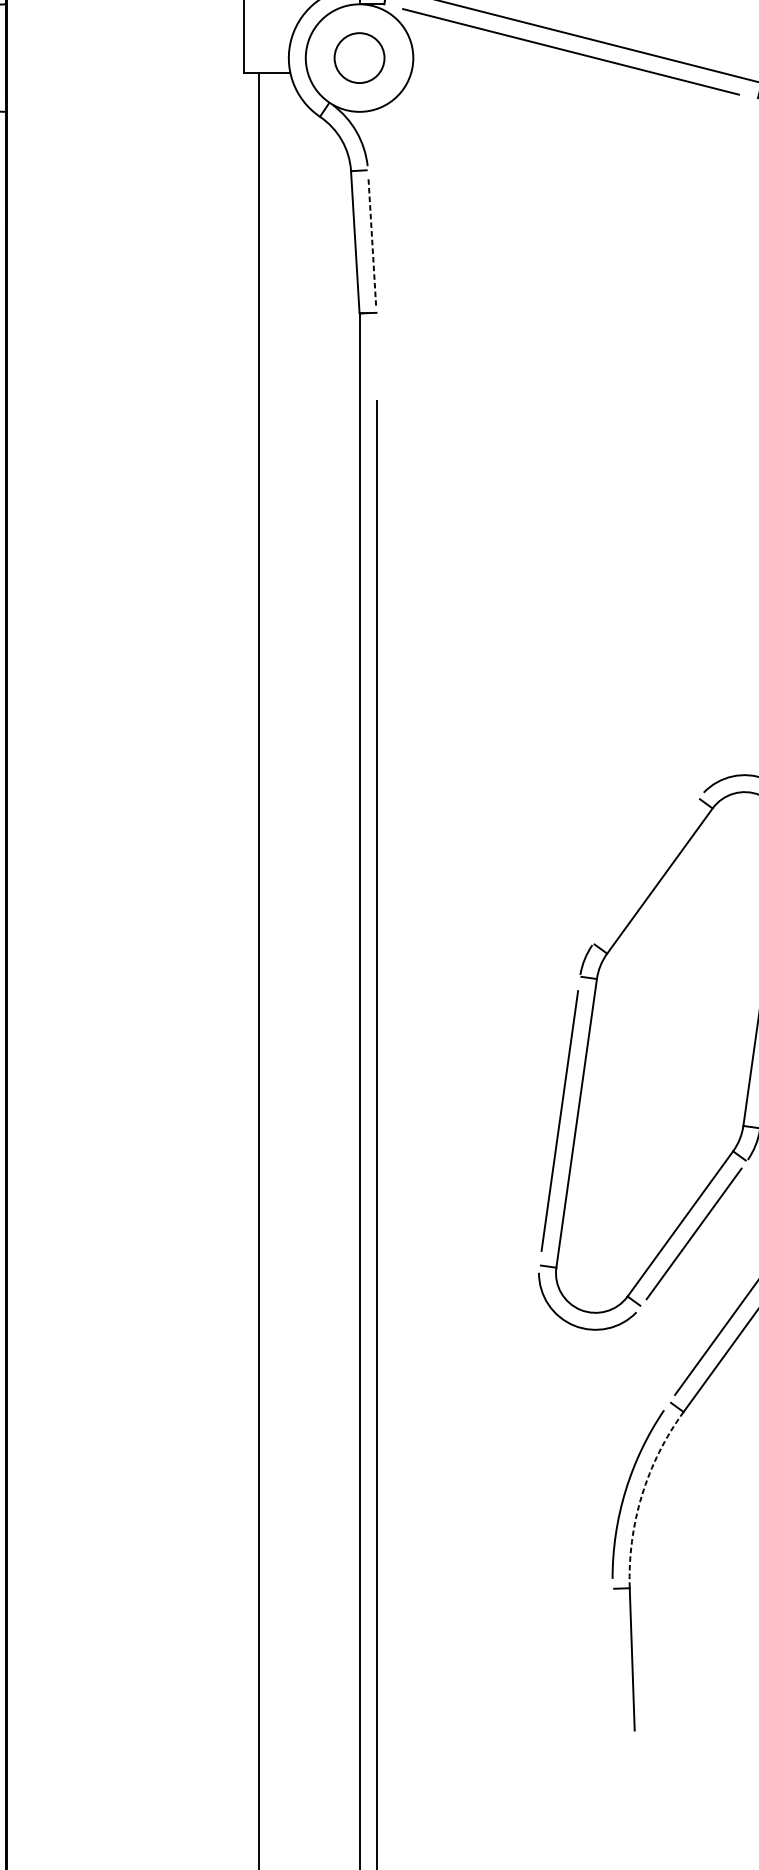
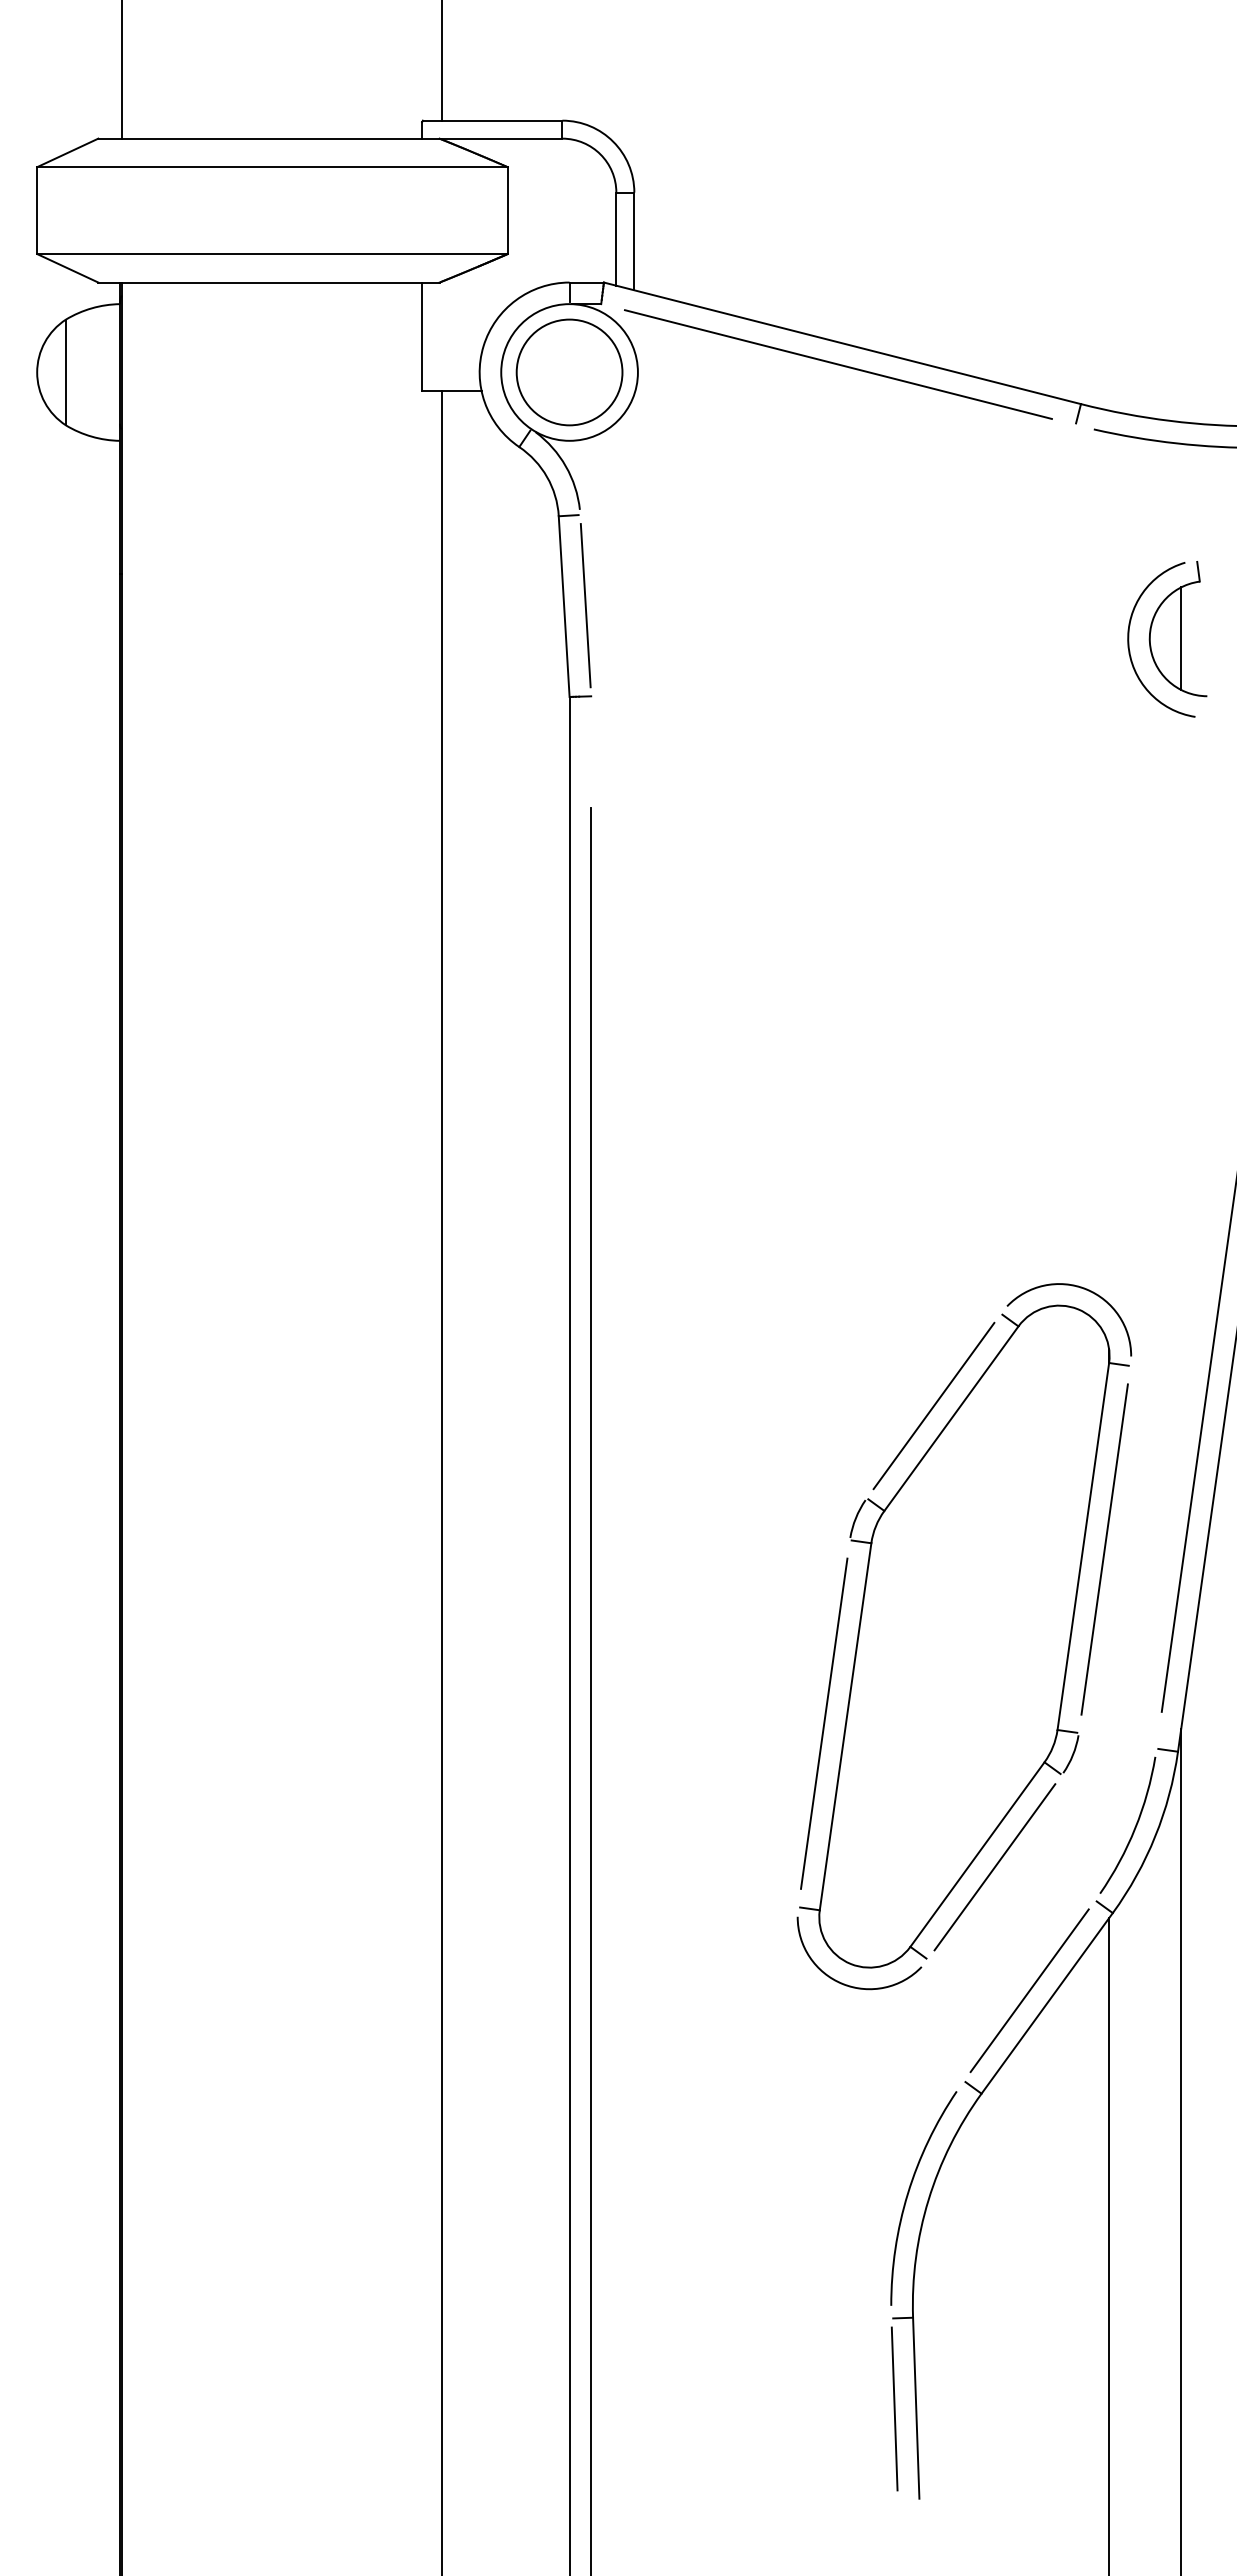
circle: (359, 58) -> (569, 372), size x1.67
line: (372, 241) -> (585, 605), dashed -> solid
line: (645, 870) -> (933, 1405), added
arc: (641, 1496) -> (928, 2200), dashed -> solid
line: (615, 1659) -> (894, 2408), added

